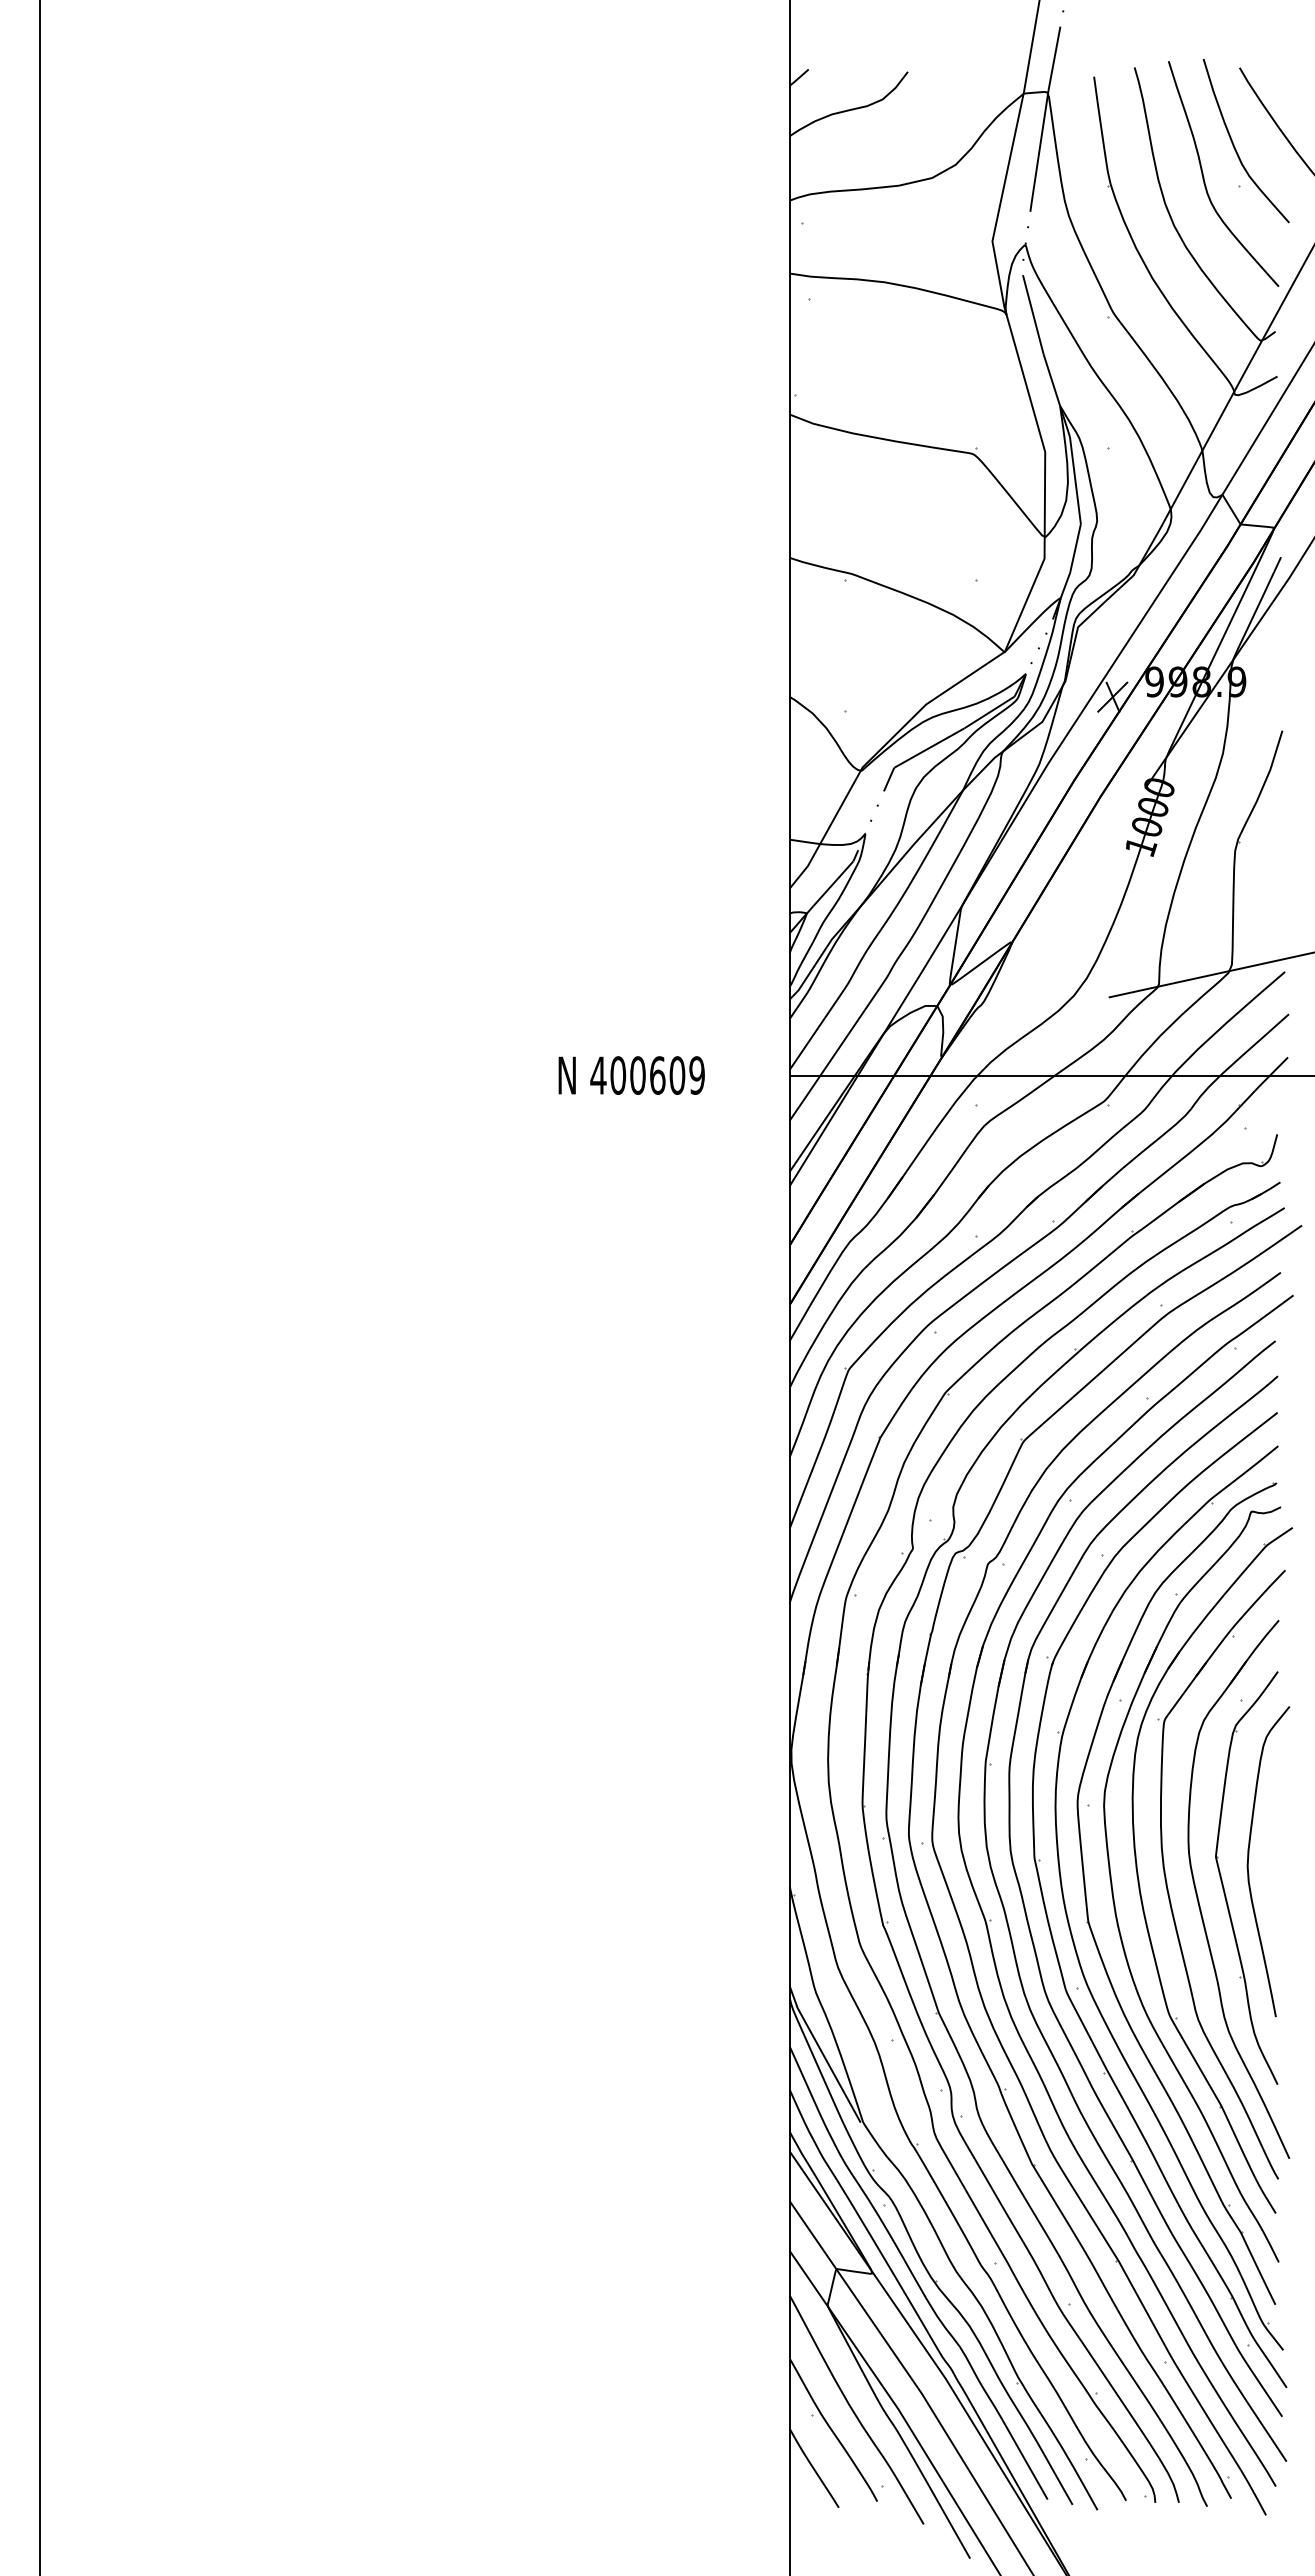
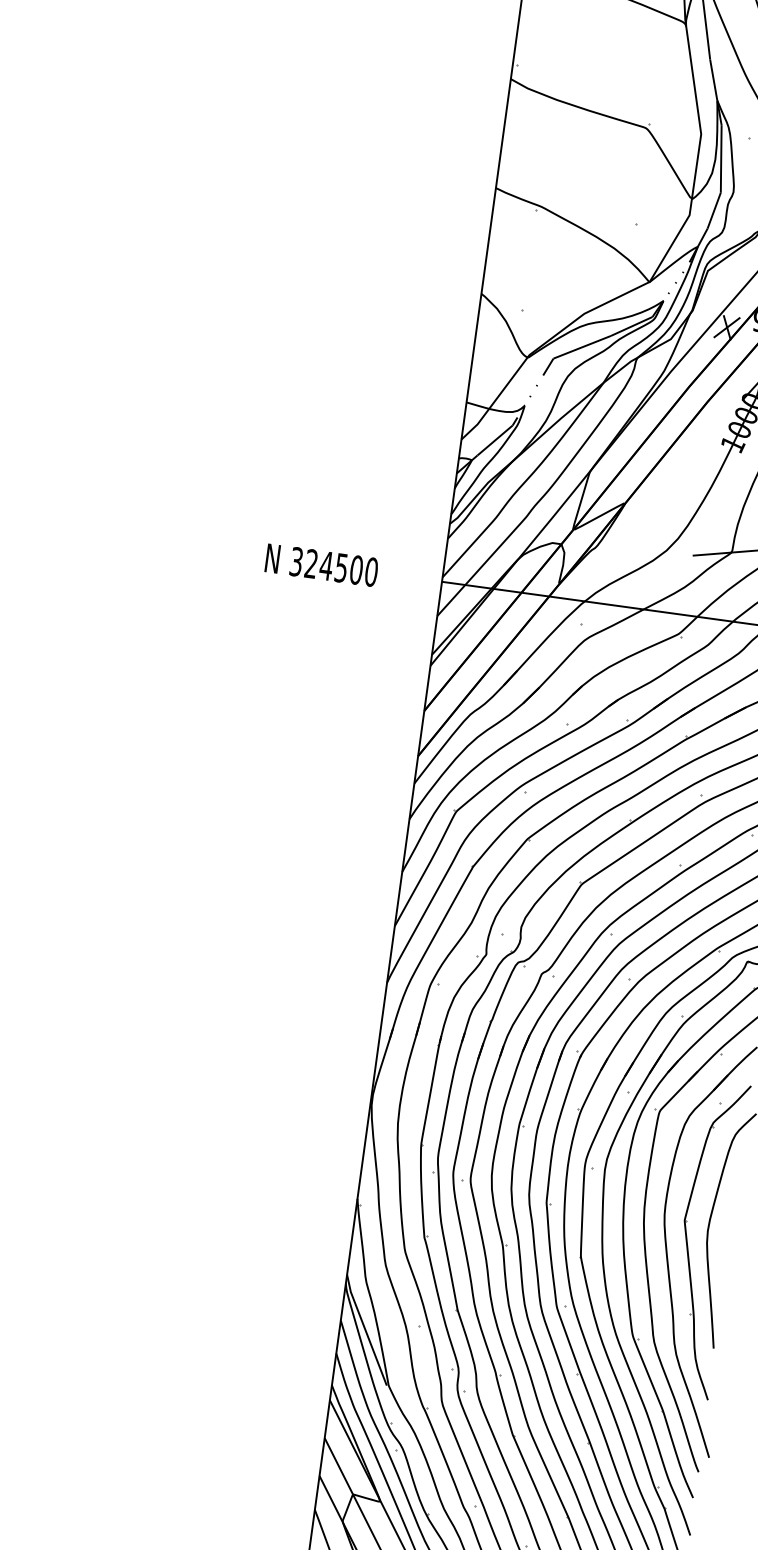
text: (647, 1075) -> (333, 566), 400609 -> 324500

